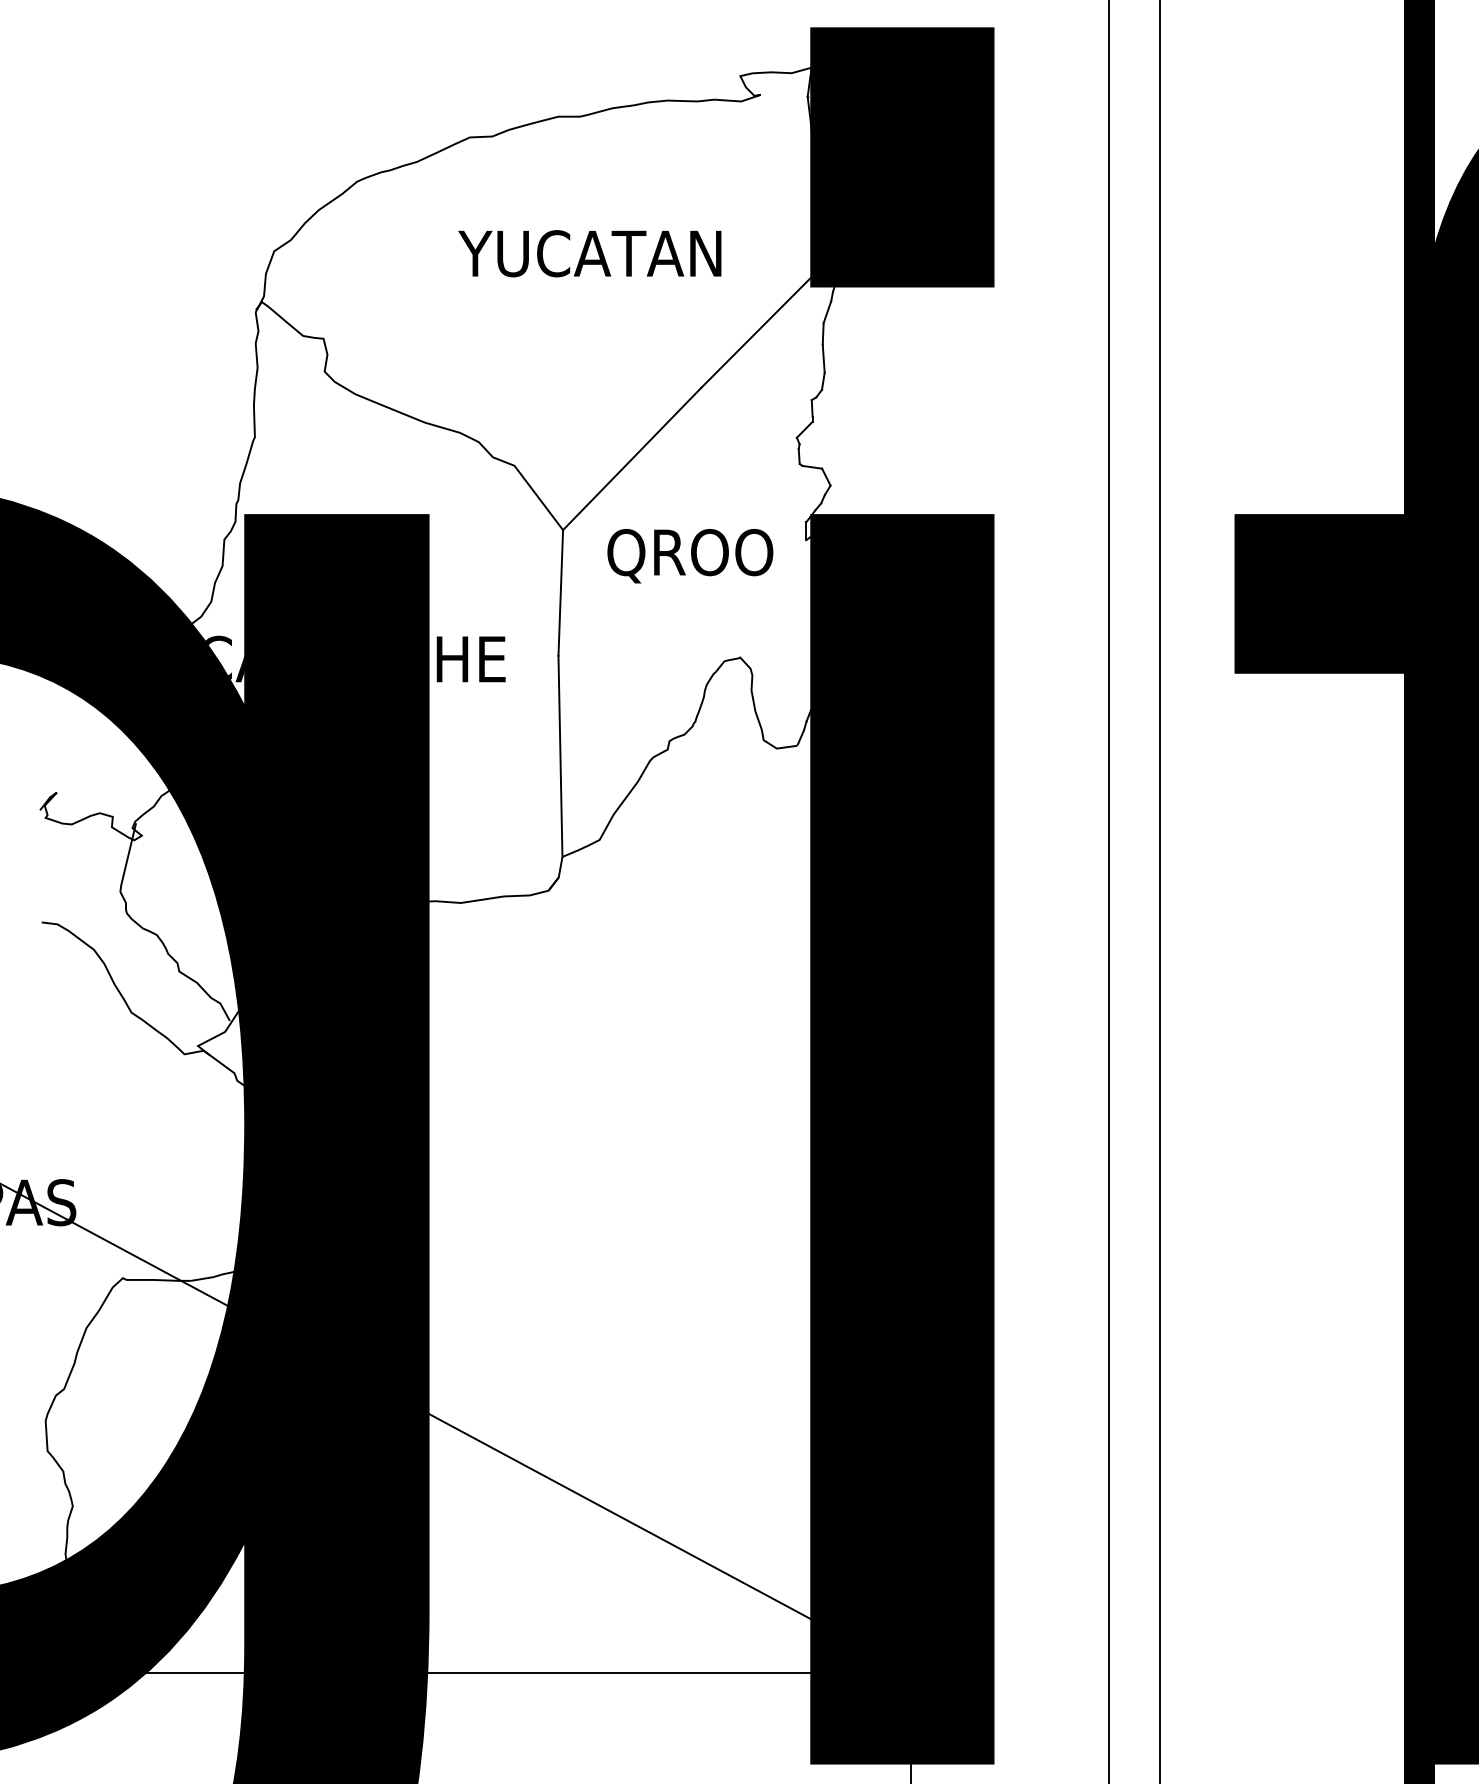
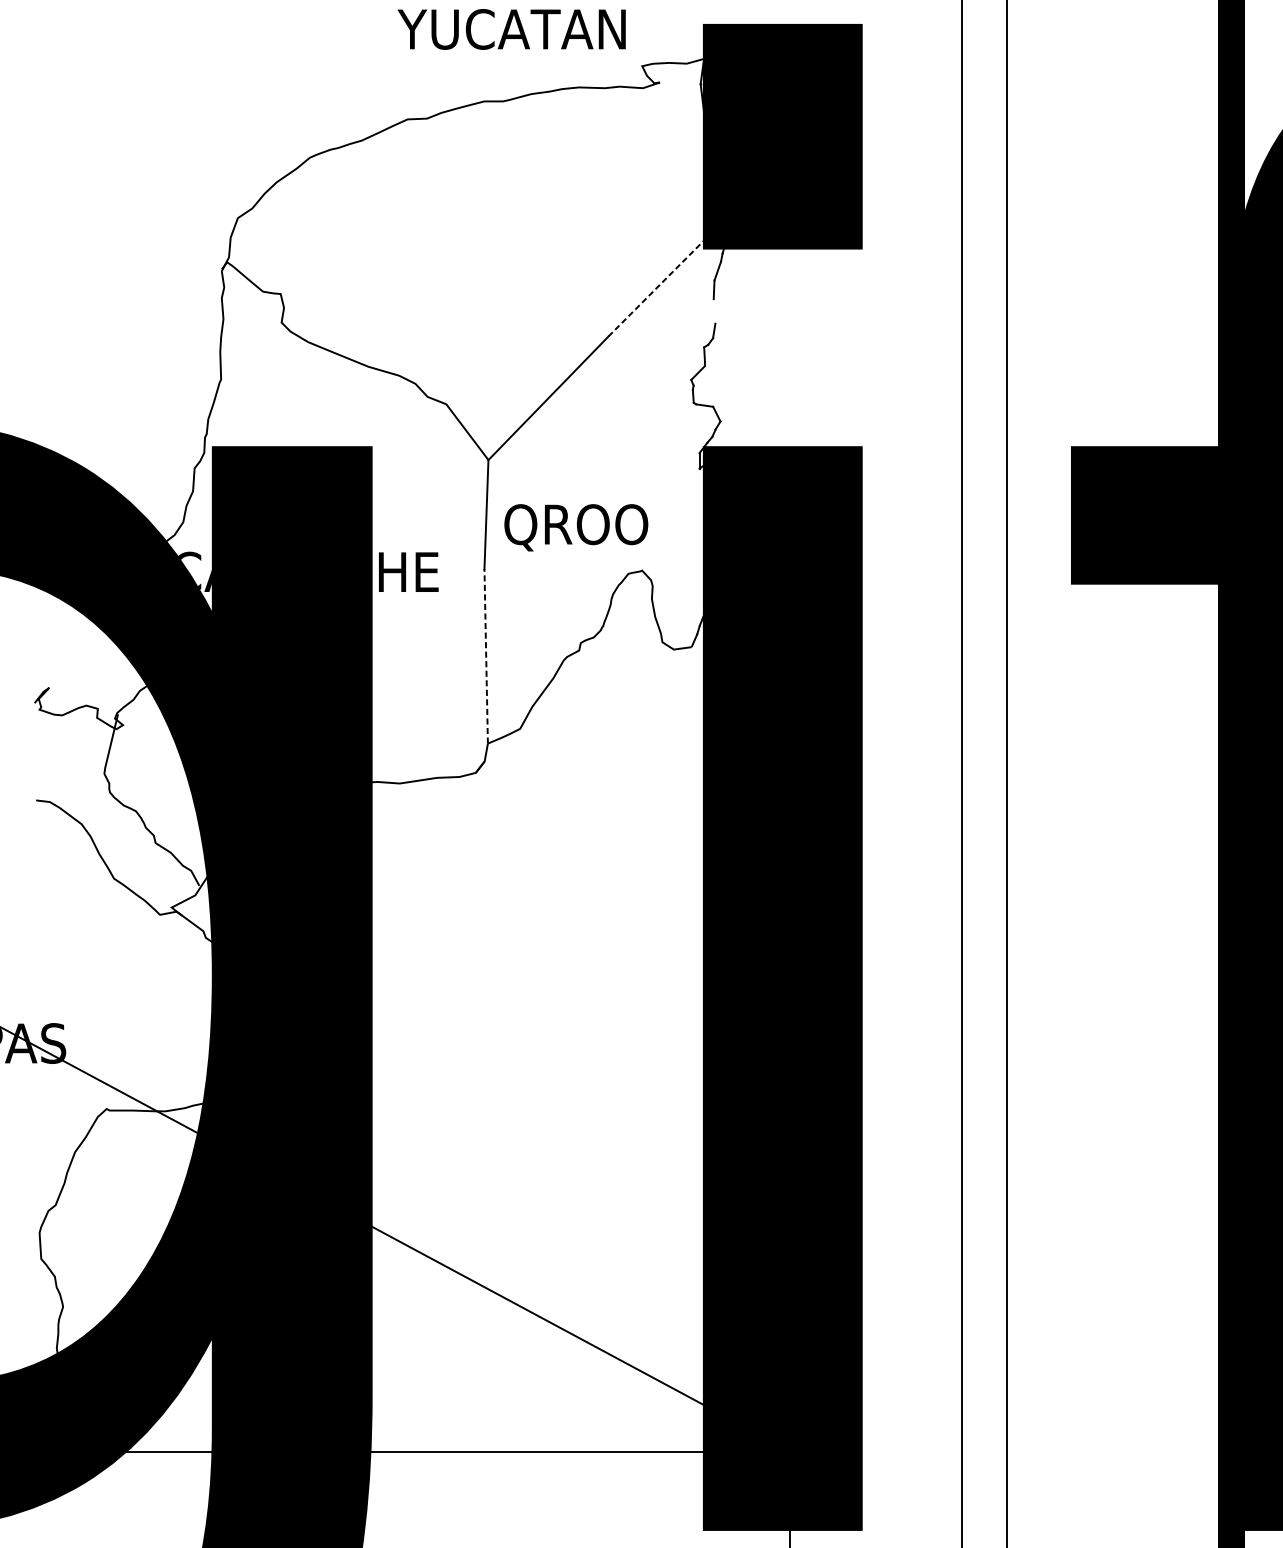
text: (589, 253) -> (511, 29), moved
line: (756, 331) -> (656, 287), solid -> dashed
line: (823, 358) -> (714, 311), removed
text: (690, 556) -> (576, 528), moved
line: (560, 756) -> (486, 656), solid -> dashed

